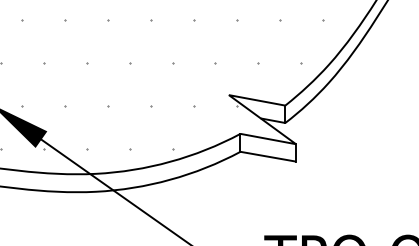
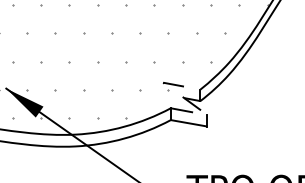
line: (261, 119) -> (184, 98), solid -> dashed

